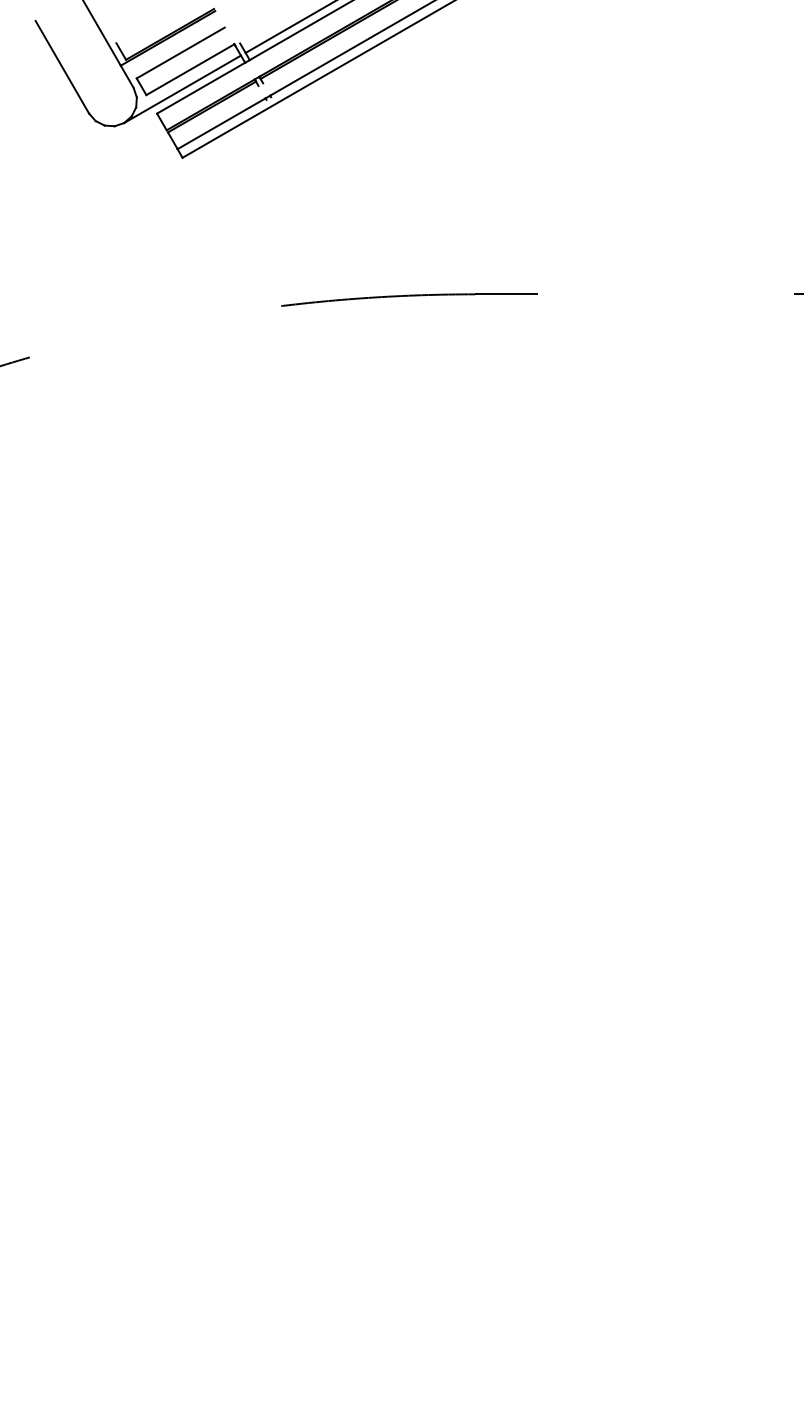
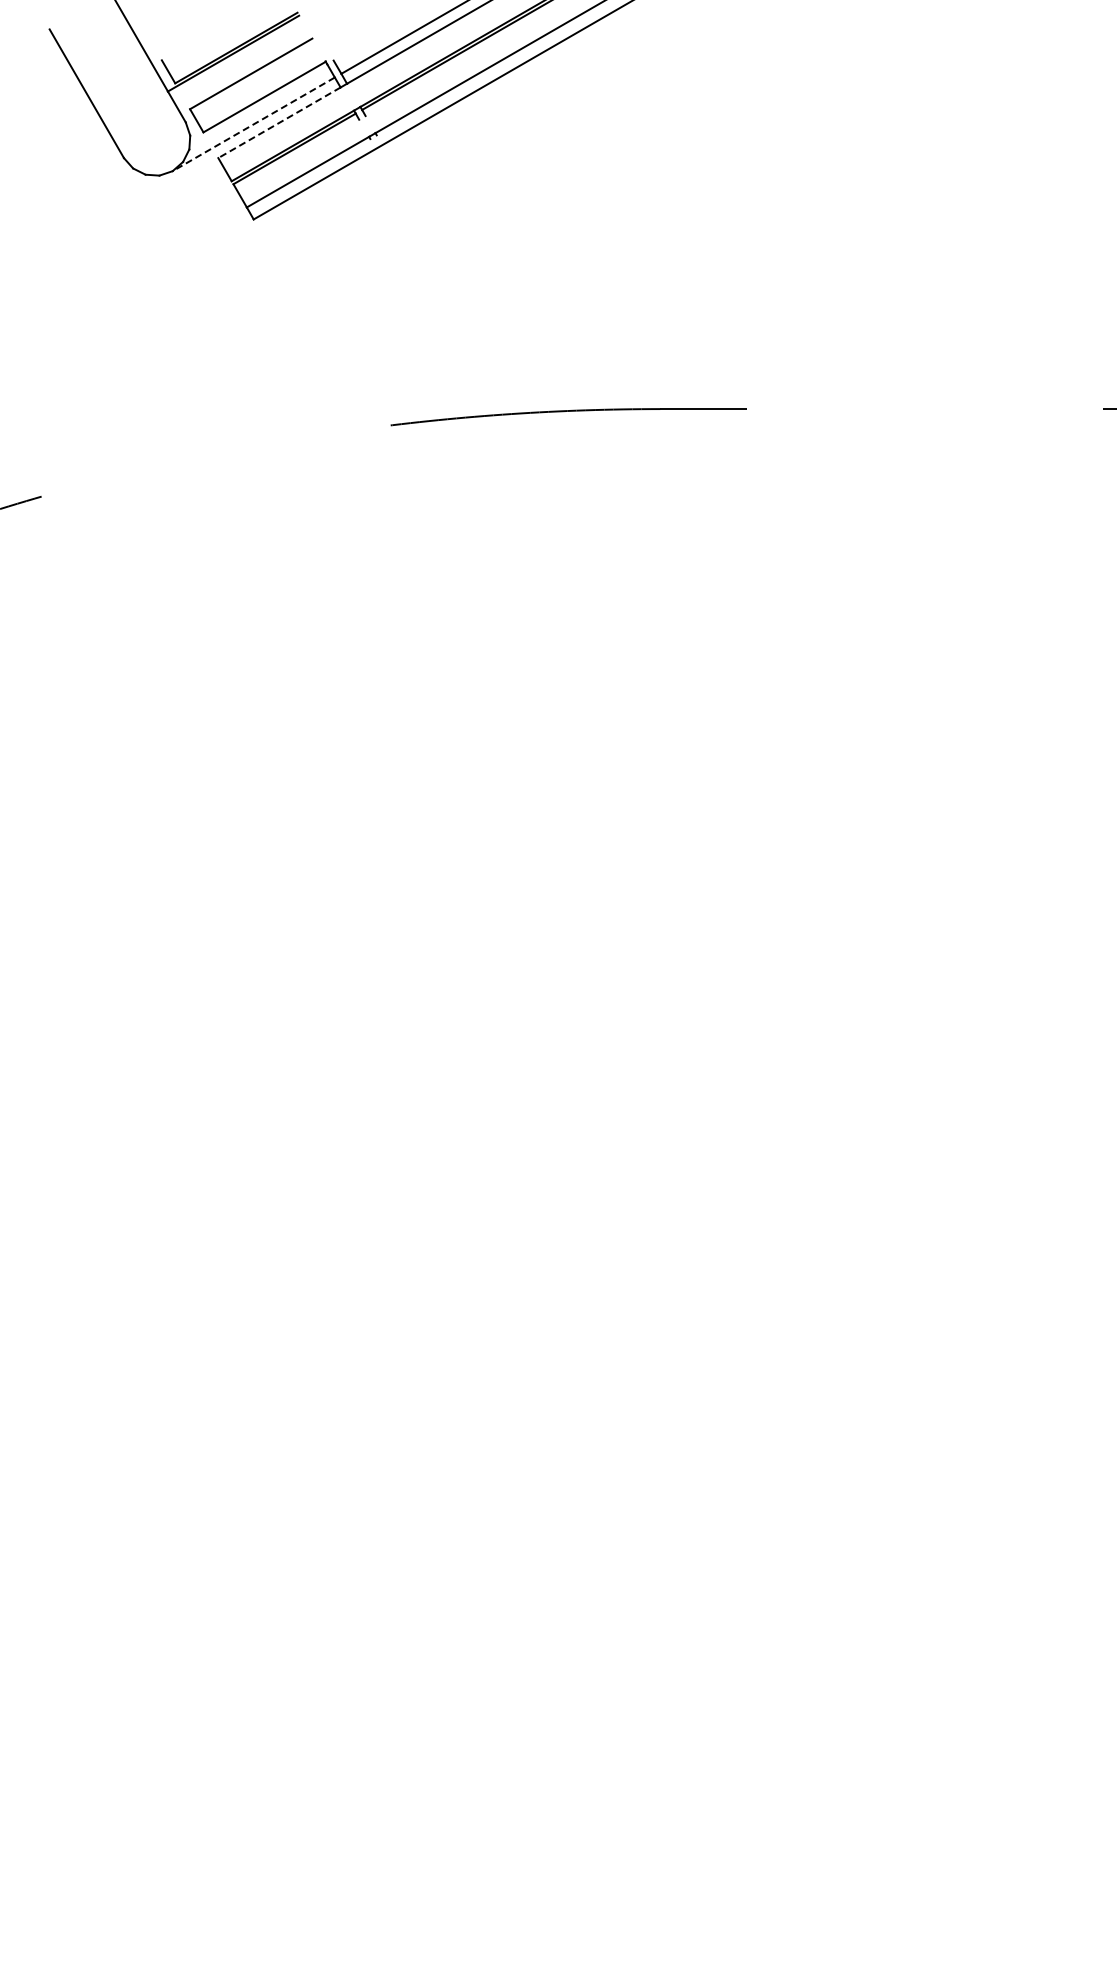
line: (201, 88) -> (279, 122), solid -> dashed
line: (182, 89) -> (253, 124), solid -> dashed

